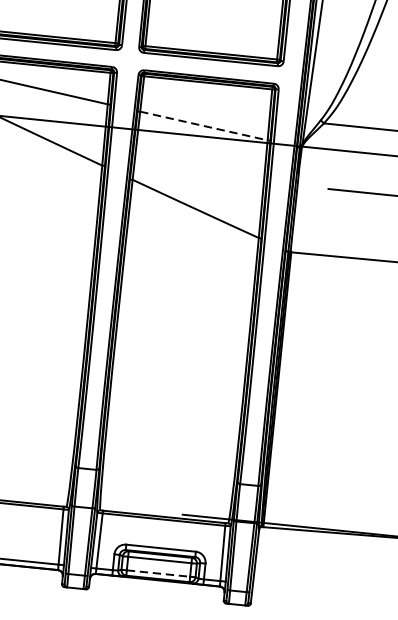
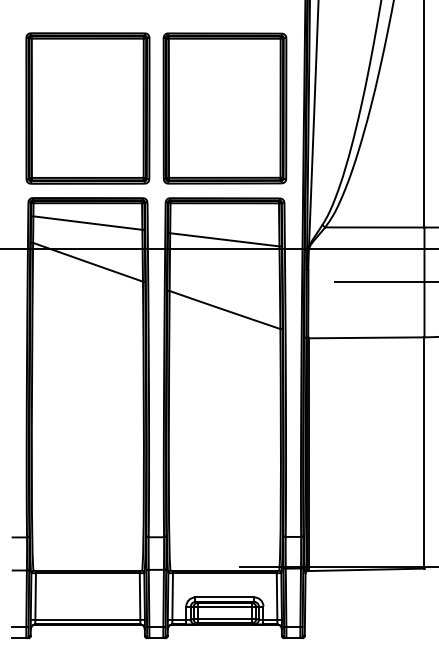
line: (204, 125) -> (225, 239), dashed -> solid
line: (158, 573) -> (224, 618), dashed -> solid

